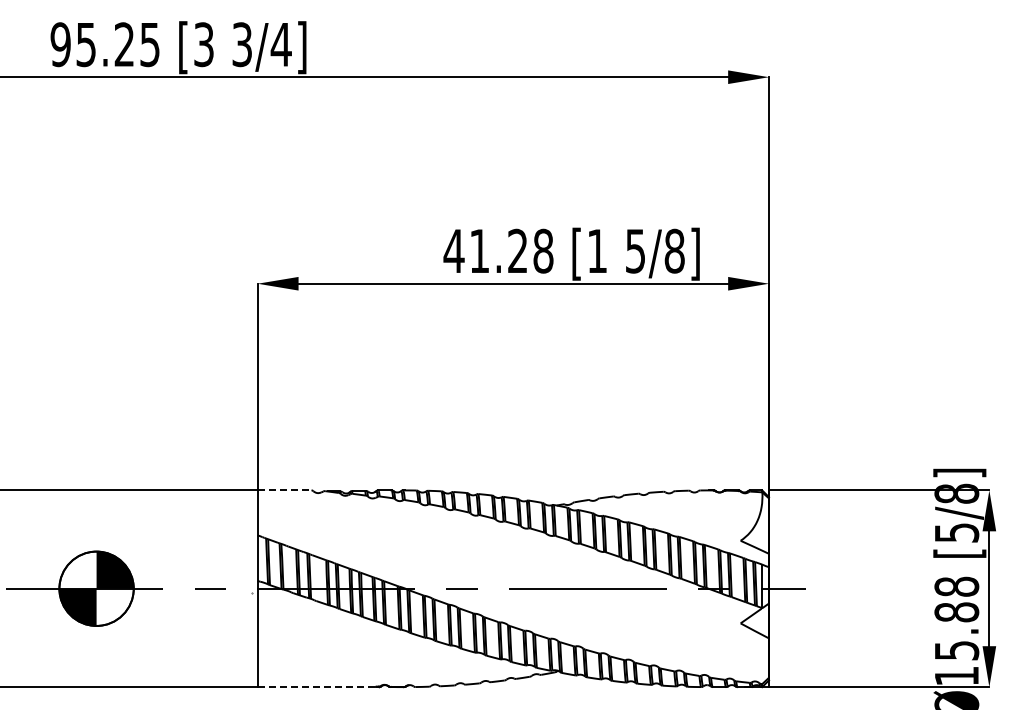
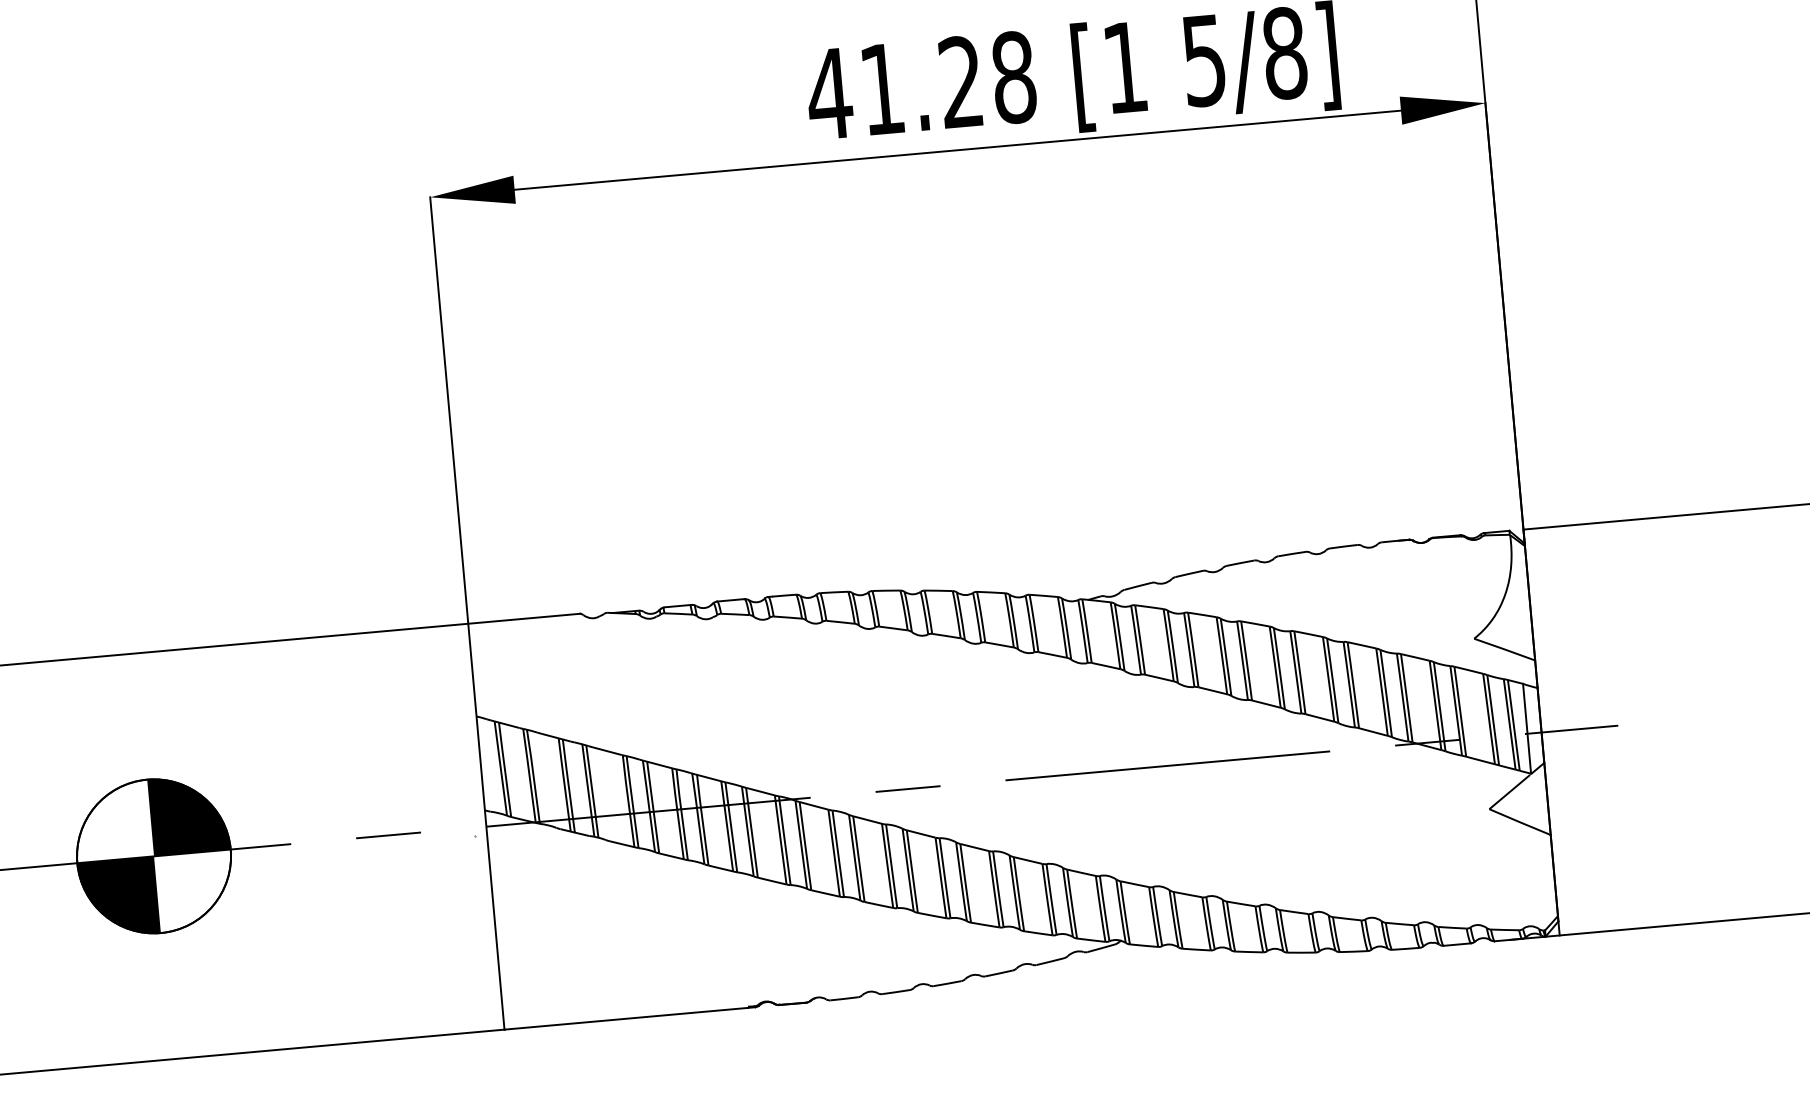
line: (285, 490) -> (525, 618), dashed -> solid
line: (317, 687) -> (628, 1019), dashed -> solid

